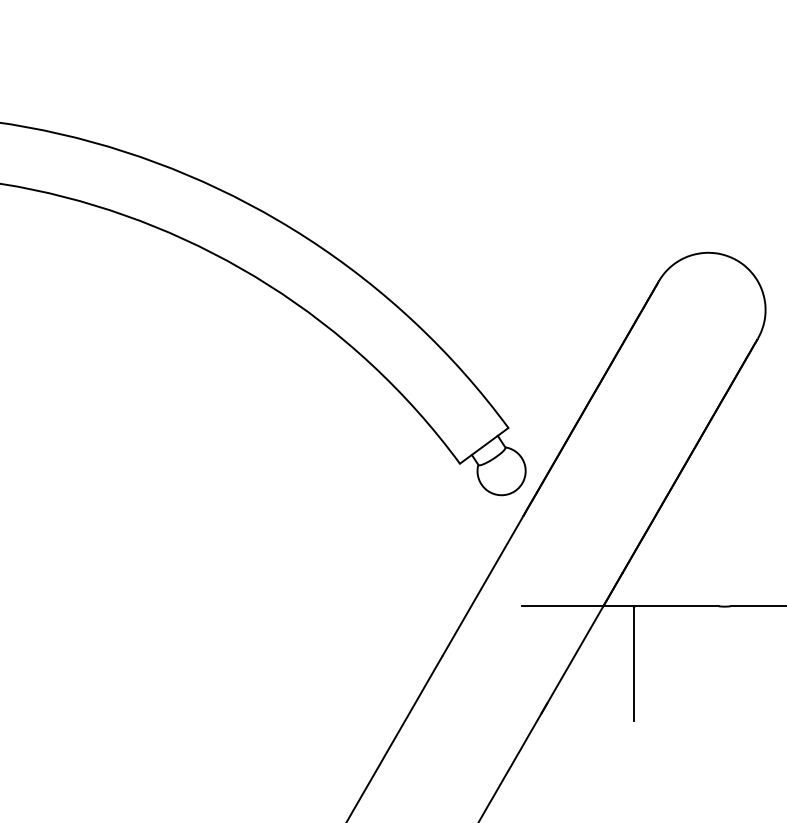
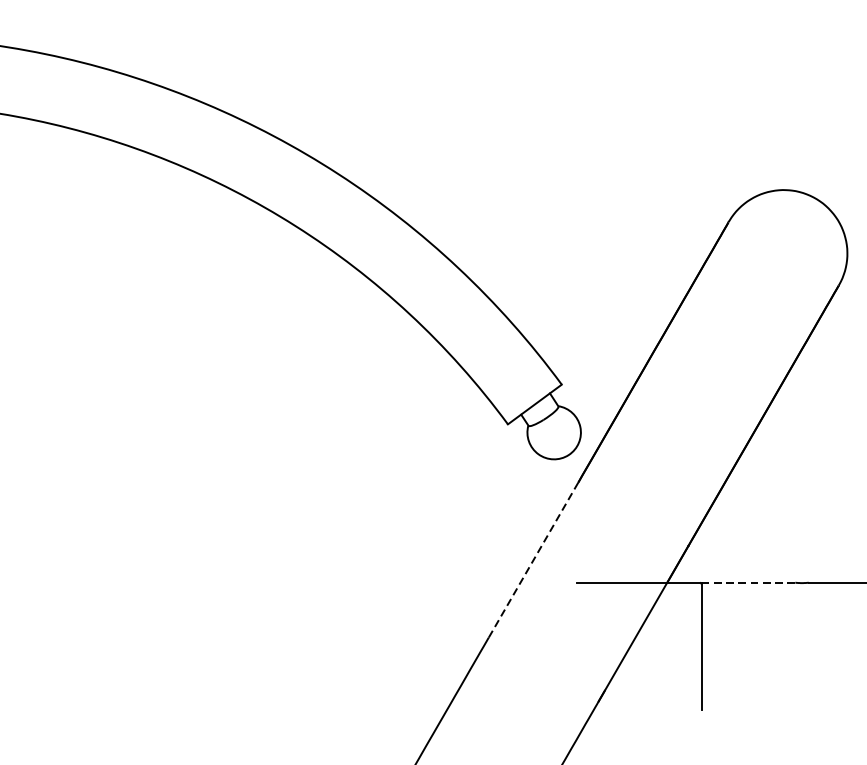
line: (483, 585) -> (534, 559), solid -> dashed
line: (677, 606) -> (749, 582), solid -> dashed

